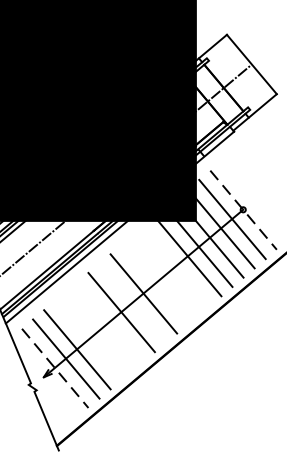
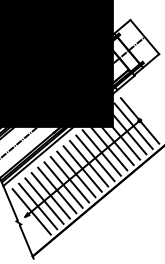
line: (244, 209) -> (140, 120), dashed -> solid
line: (176, 265) -> (101, 152), added
line: (166, 275) -> (95, 158), added
line: (153, 284) -> (88, 163), added
line: (133, 303) -> (76, 174), added
line: (110, 320) -> (63, 184), added
line: (100, 331) -> (57, 190), added
line: (87, 339) -> (50, 195), added
line: (54, 367) -> (31, 211), dashed -> solid

